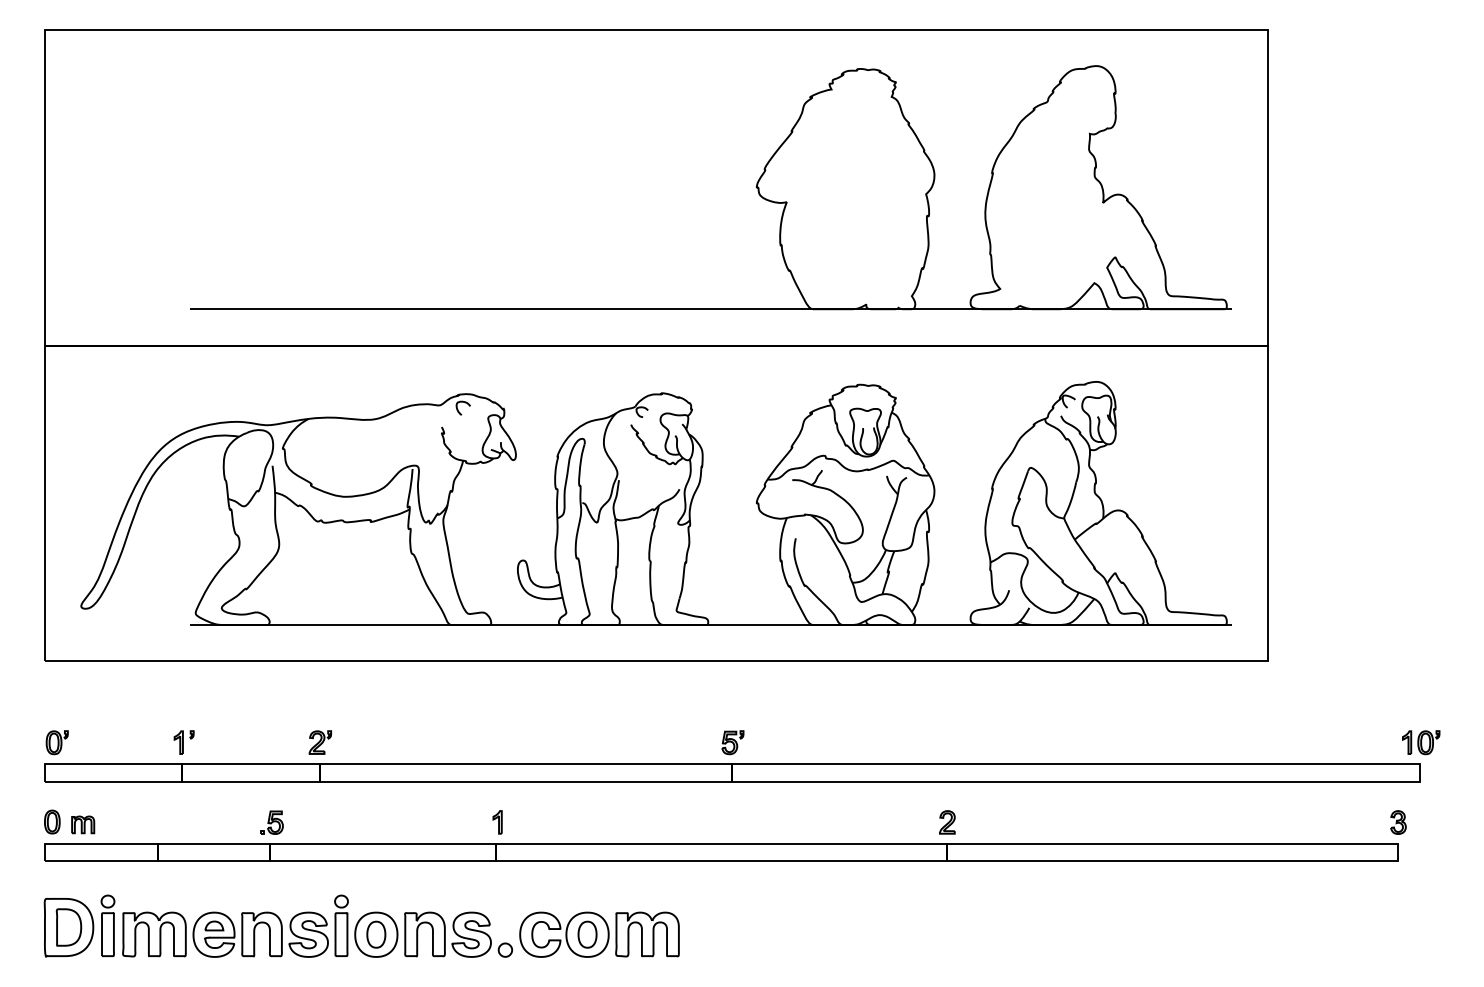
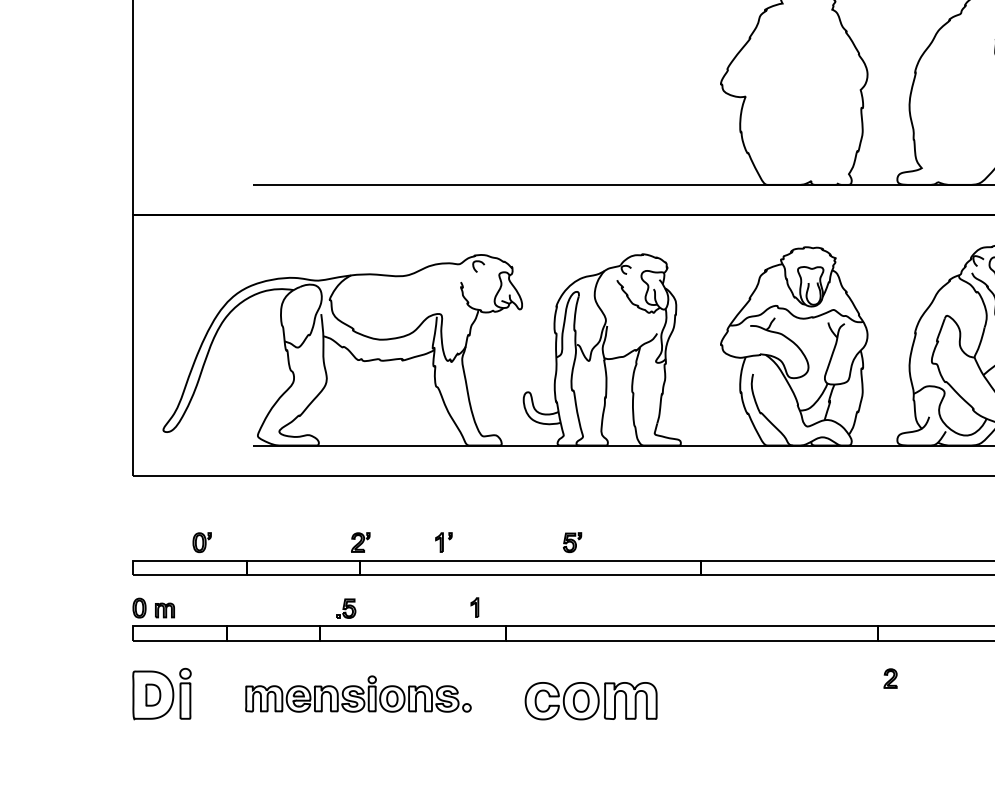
part: (56, 742) -> (201, 542), moved
part: (183, 742) -> (443, 542), moved
part: (732, 742) -> (572, 542), moved
part: (271, 822) -> (345, 608), moved
part: (497, 822) -> (474, 607), moved
part: (947, 822) -> (890, 678), moved
part: (317, 925) -> (358, 693), size x0.7
part: (68, 927) -> (152, 695), size x0.7

